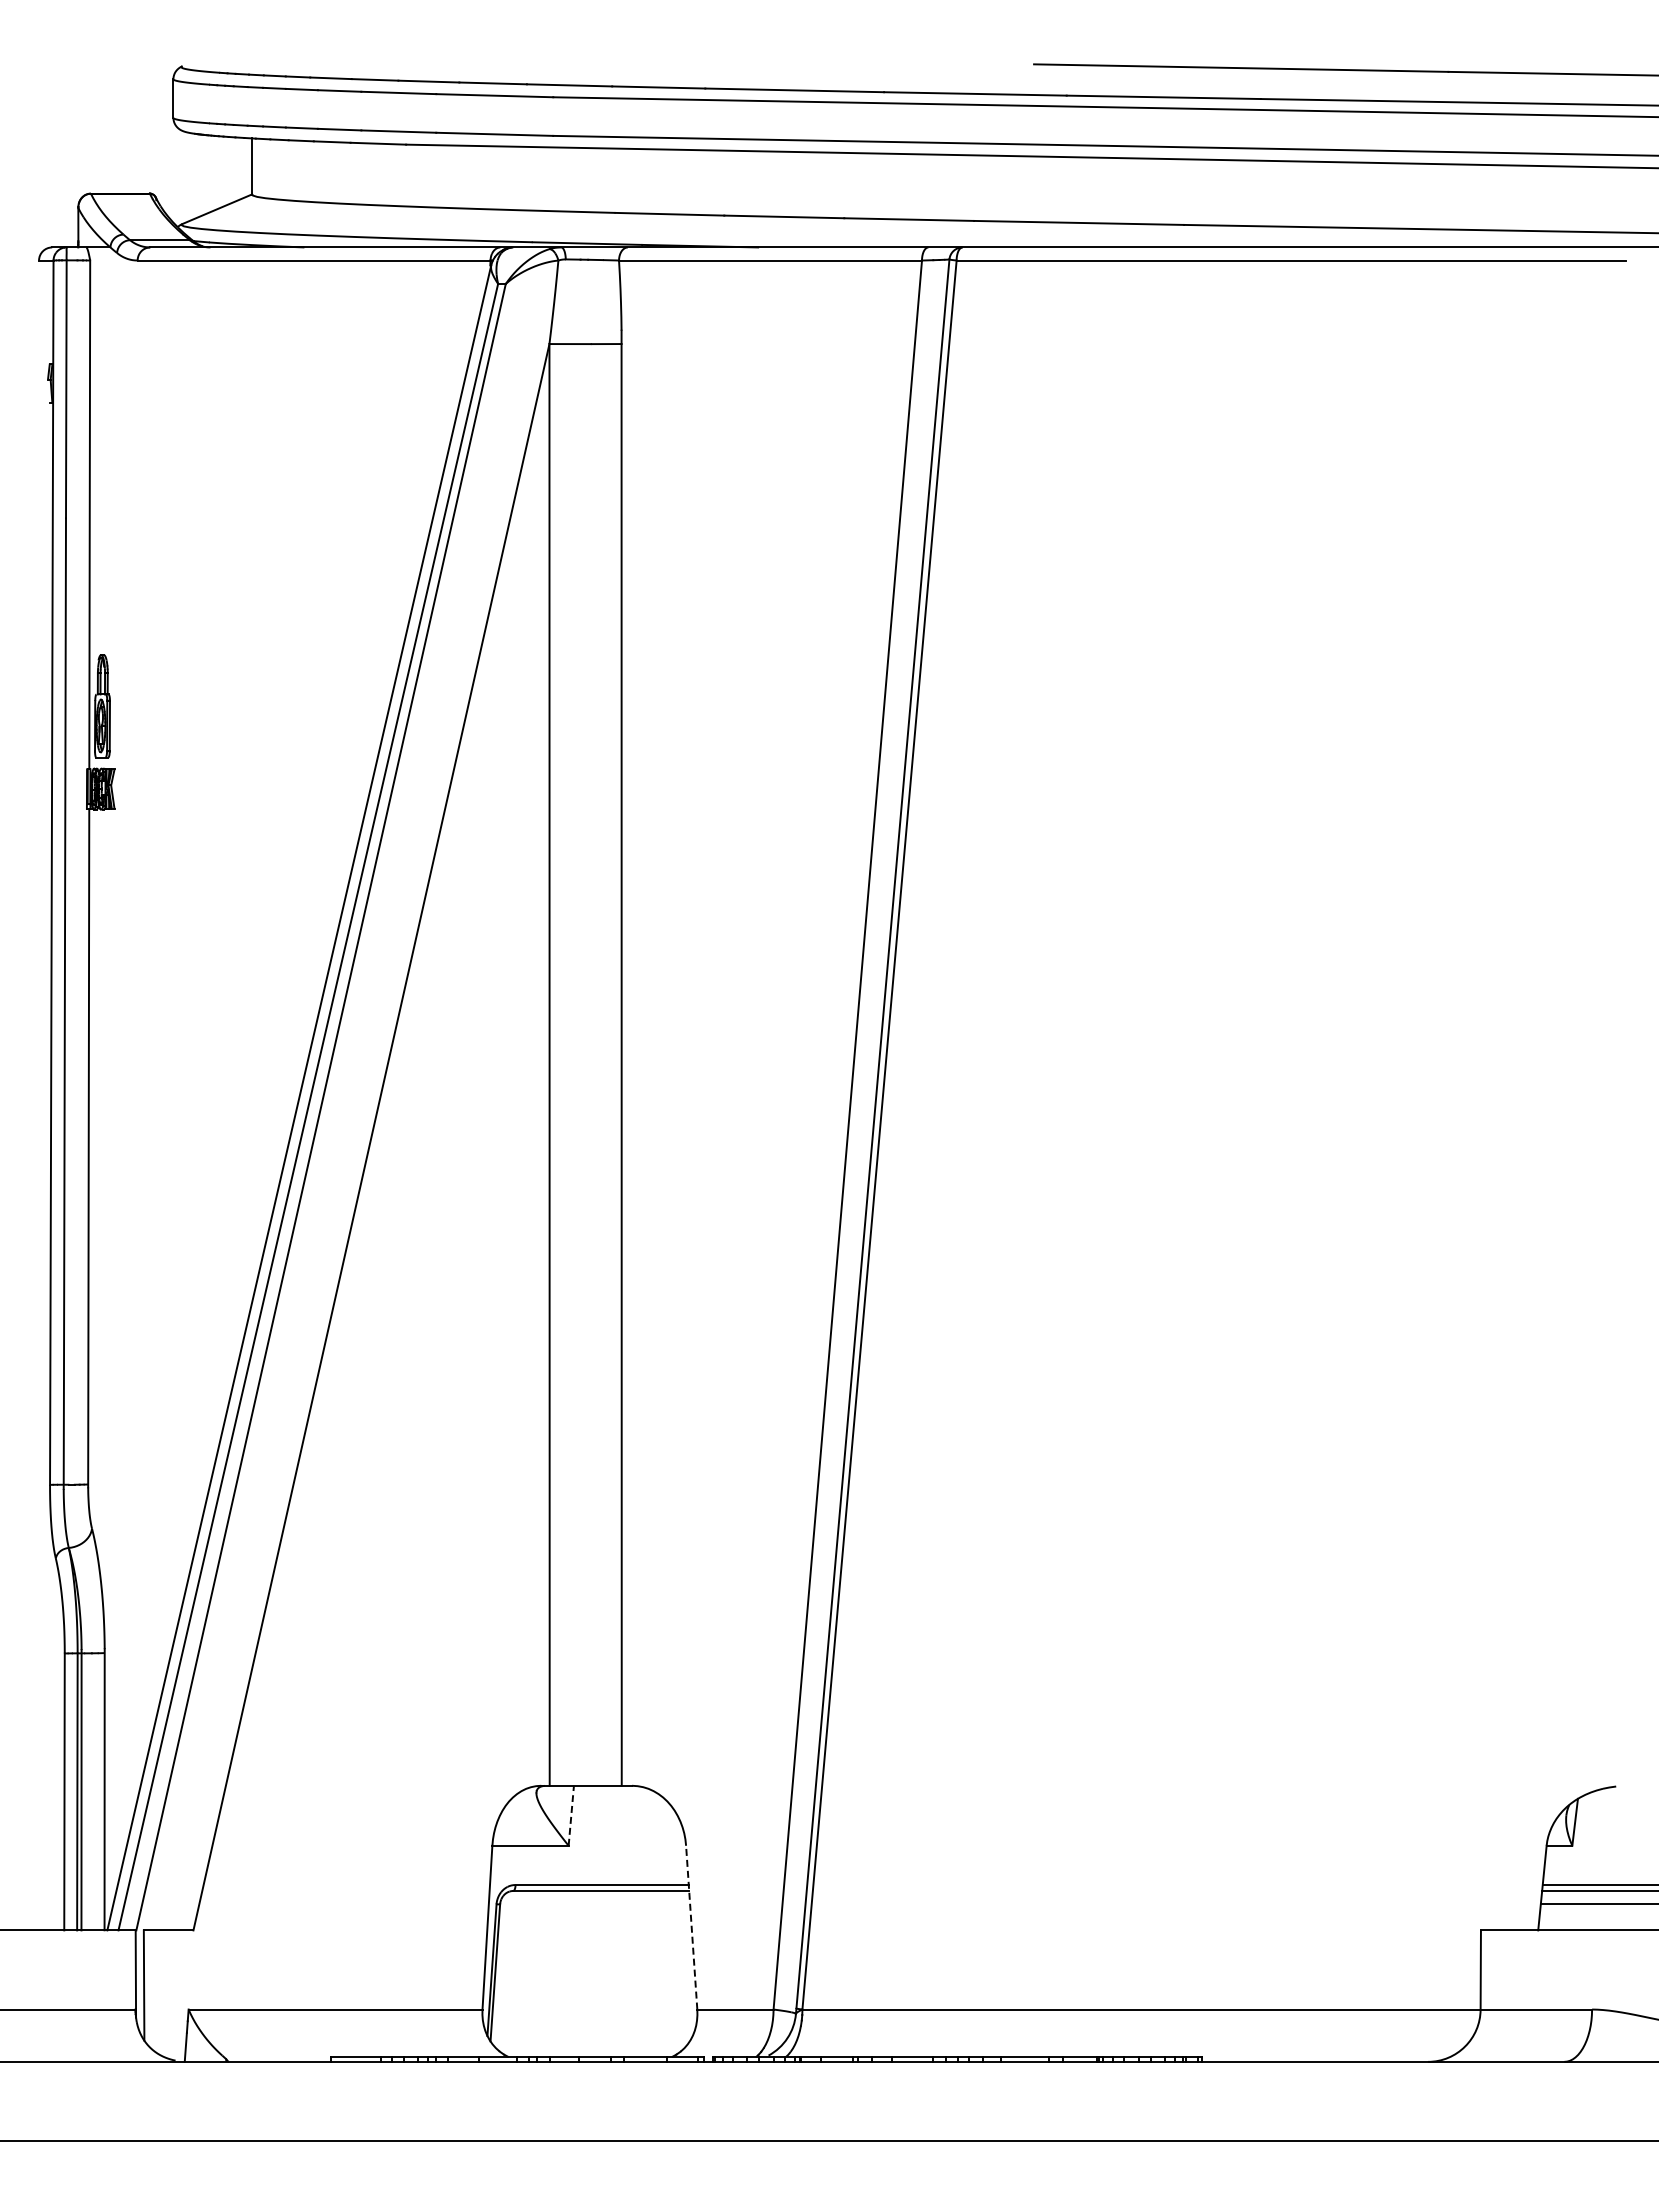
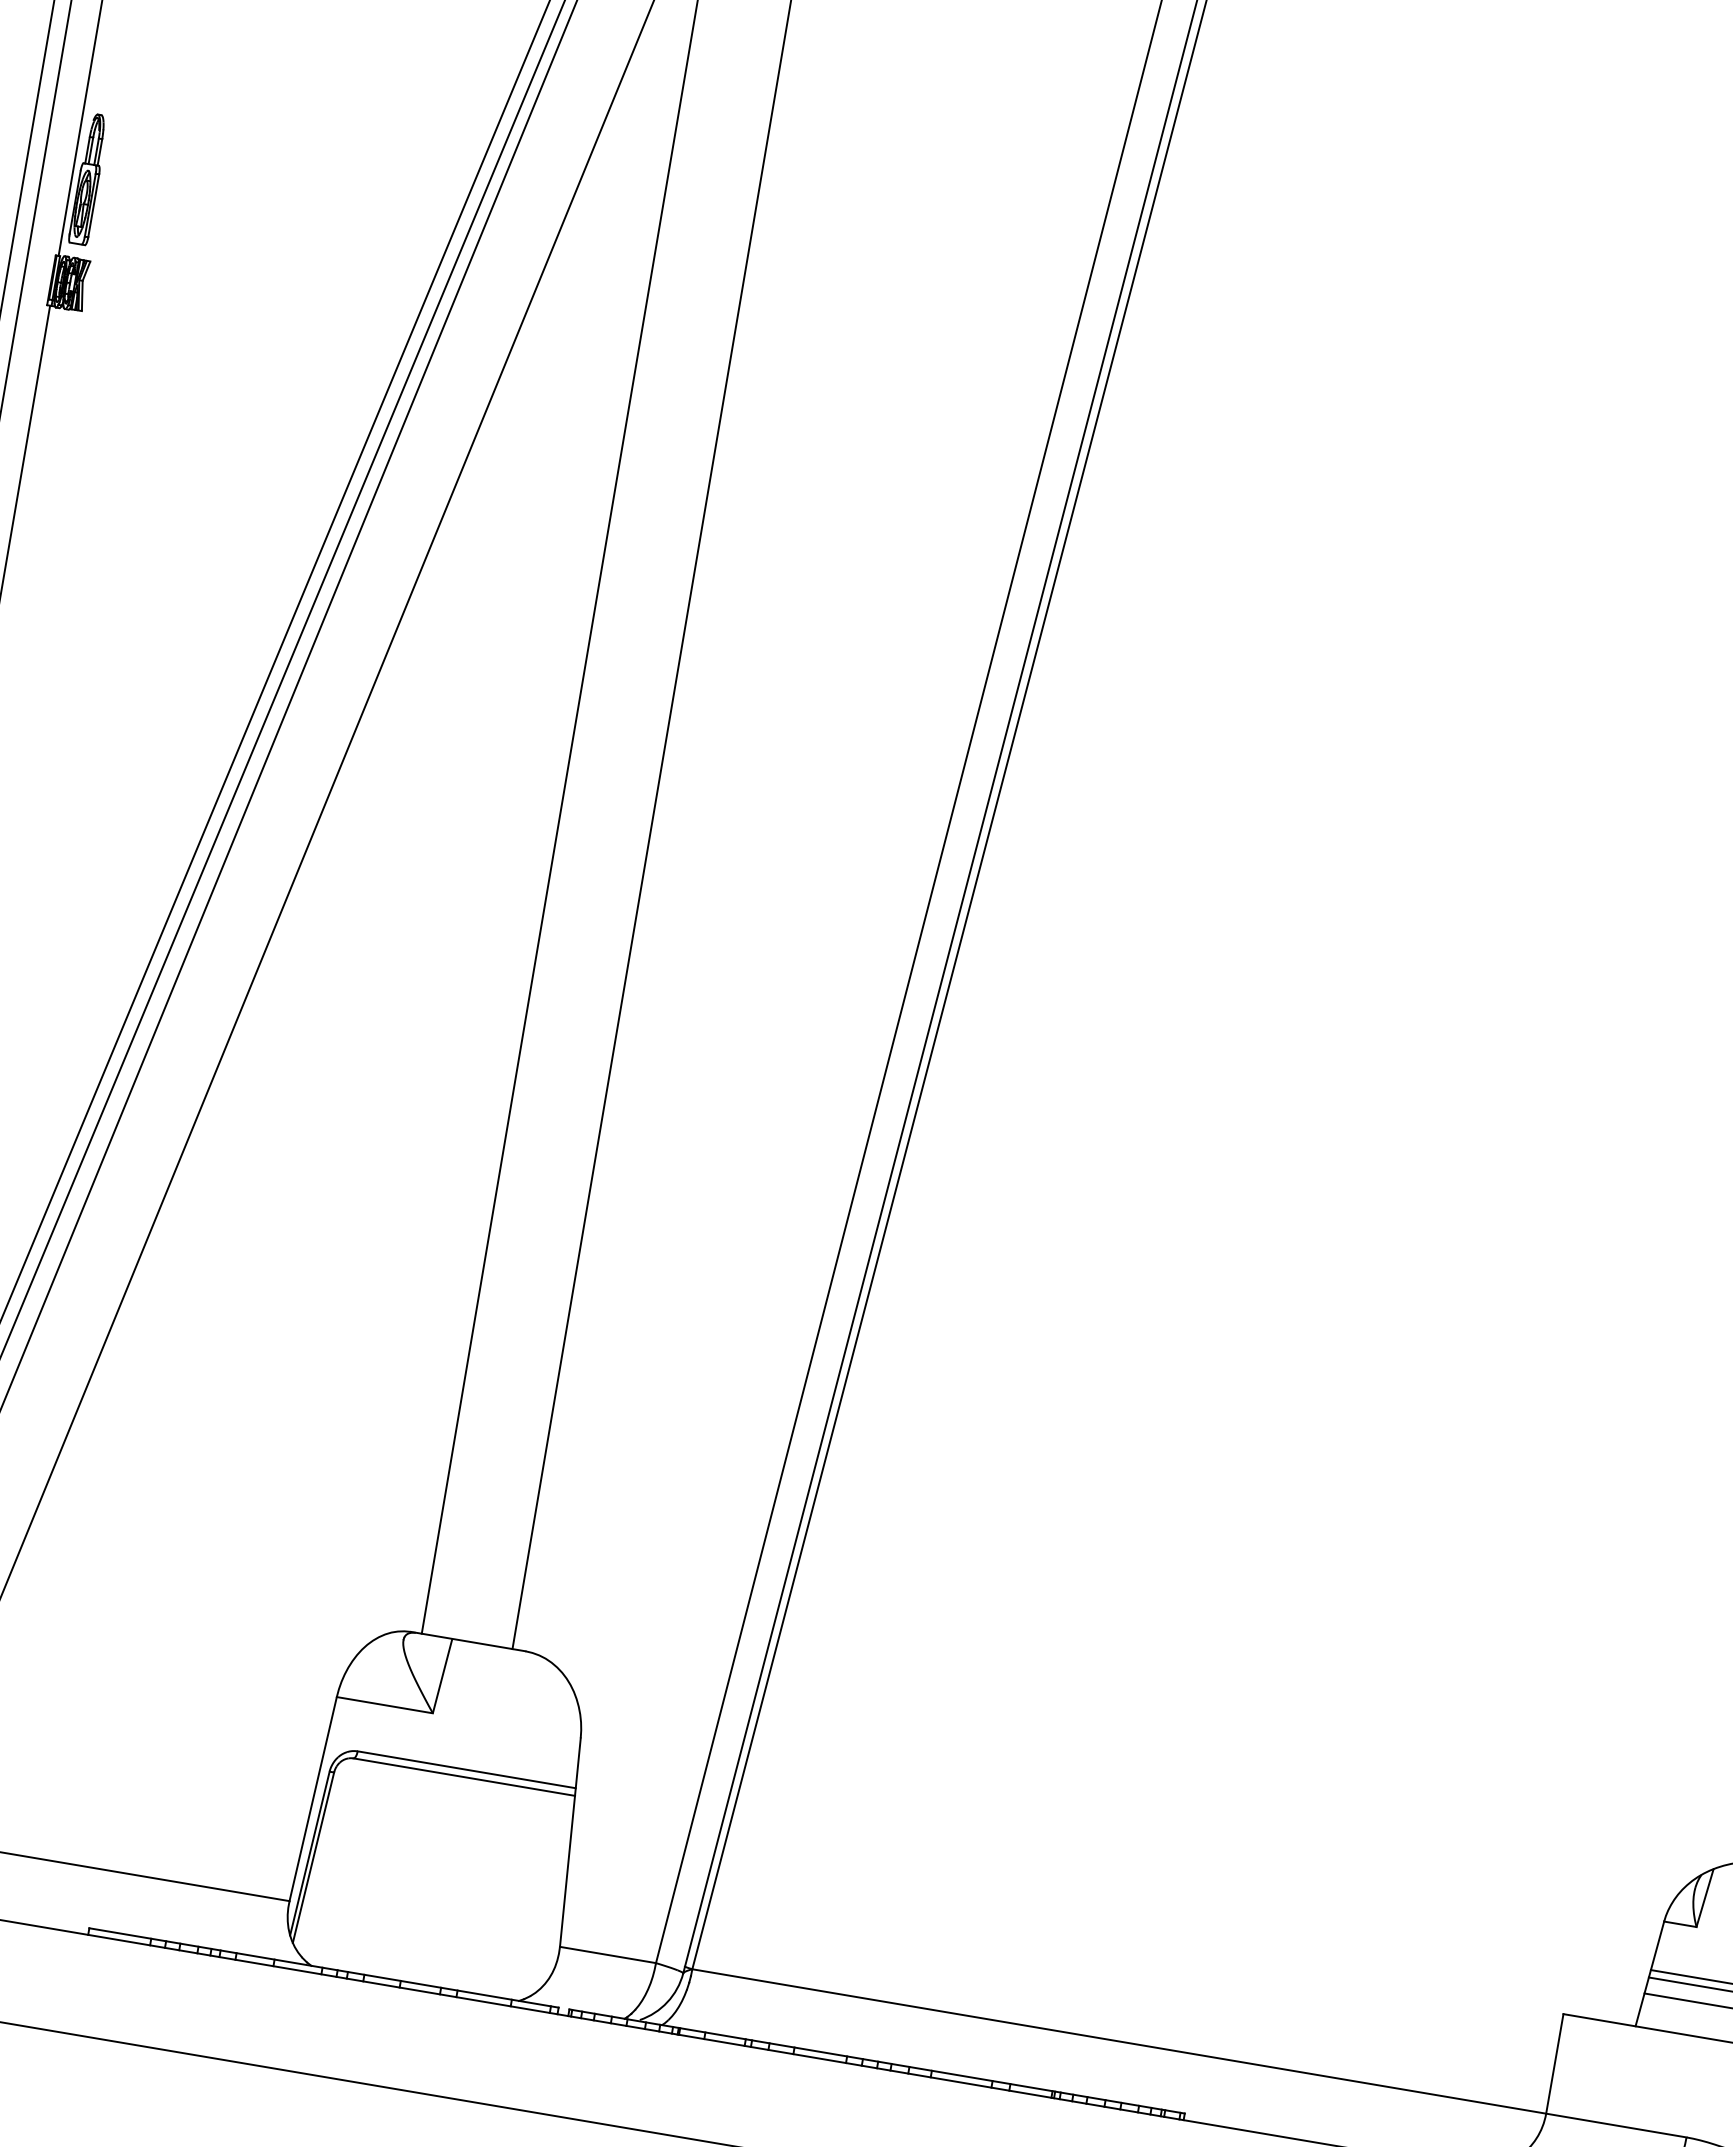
line: (571, 1815) -> (442, 1675), dashed -> solid
line: (691, 1927) -> (570, 1842), dashed -> solid

